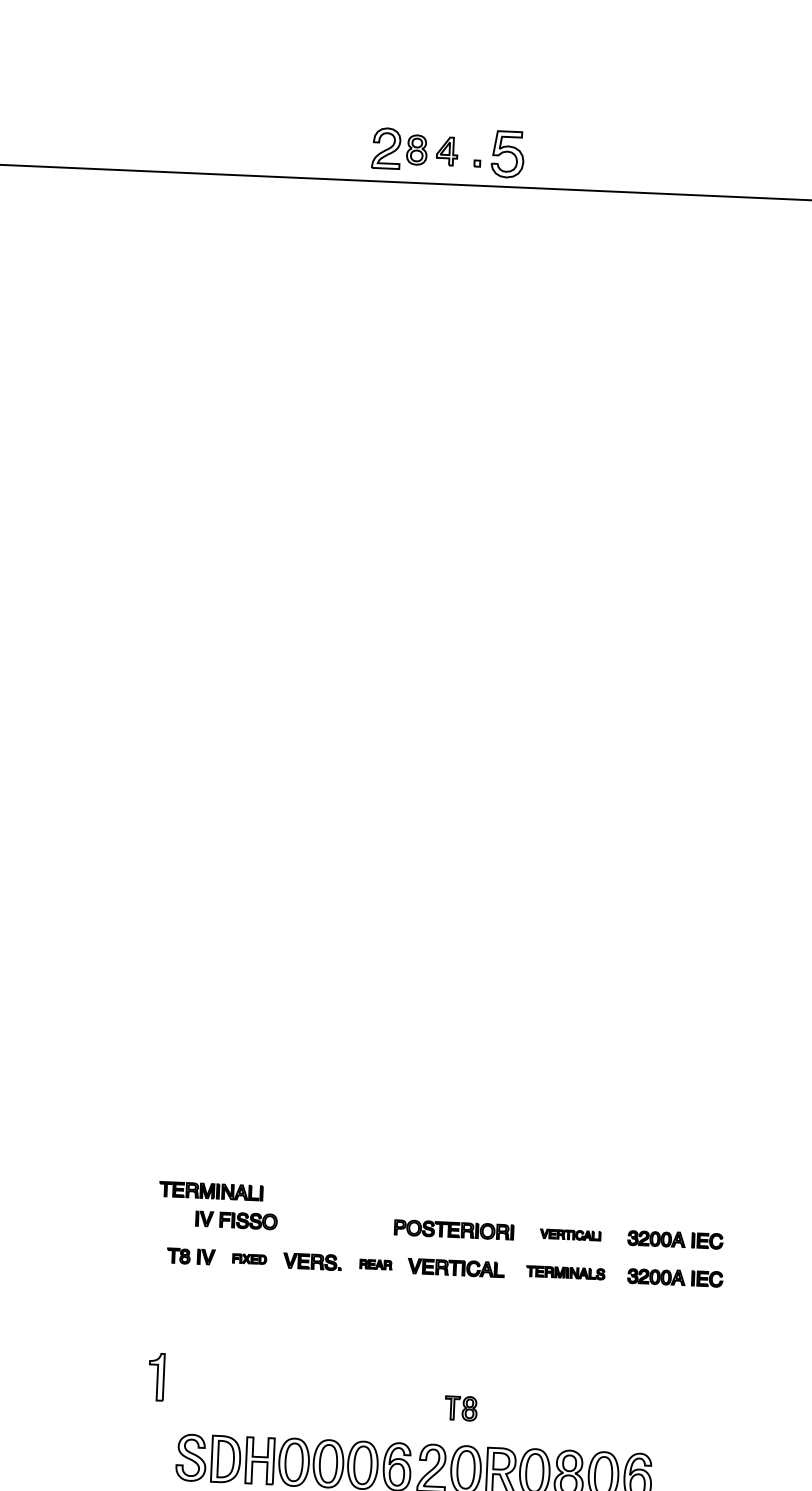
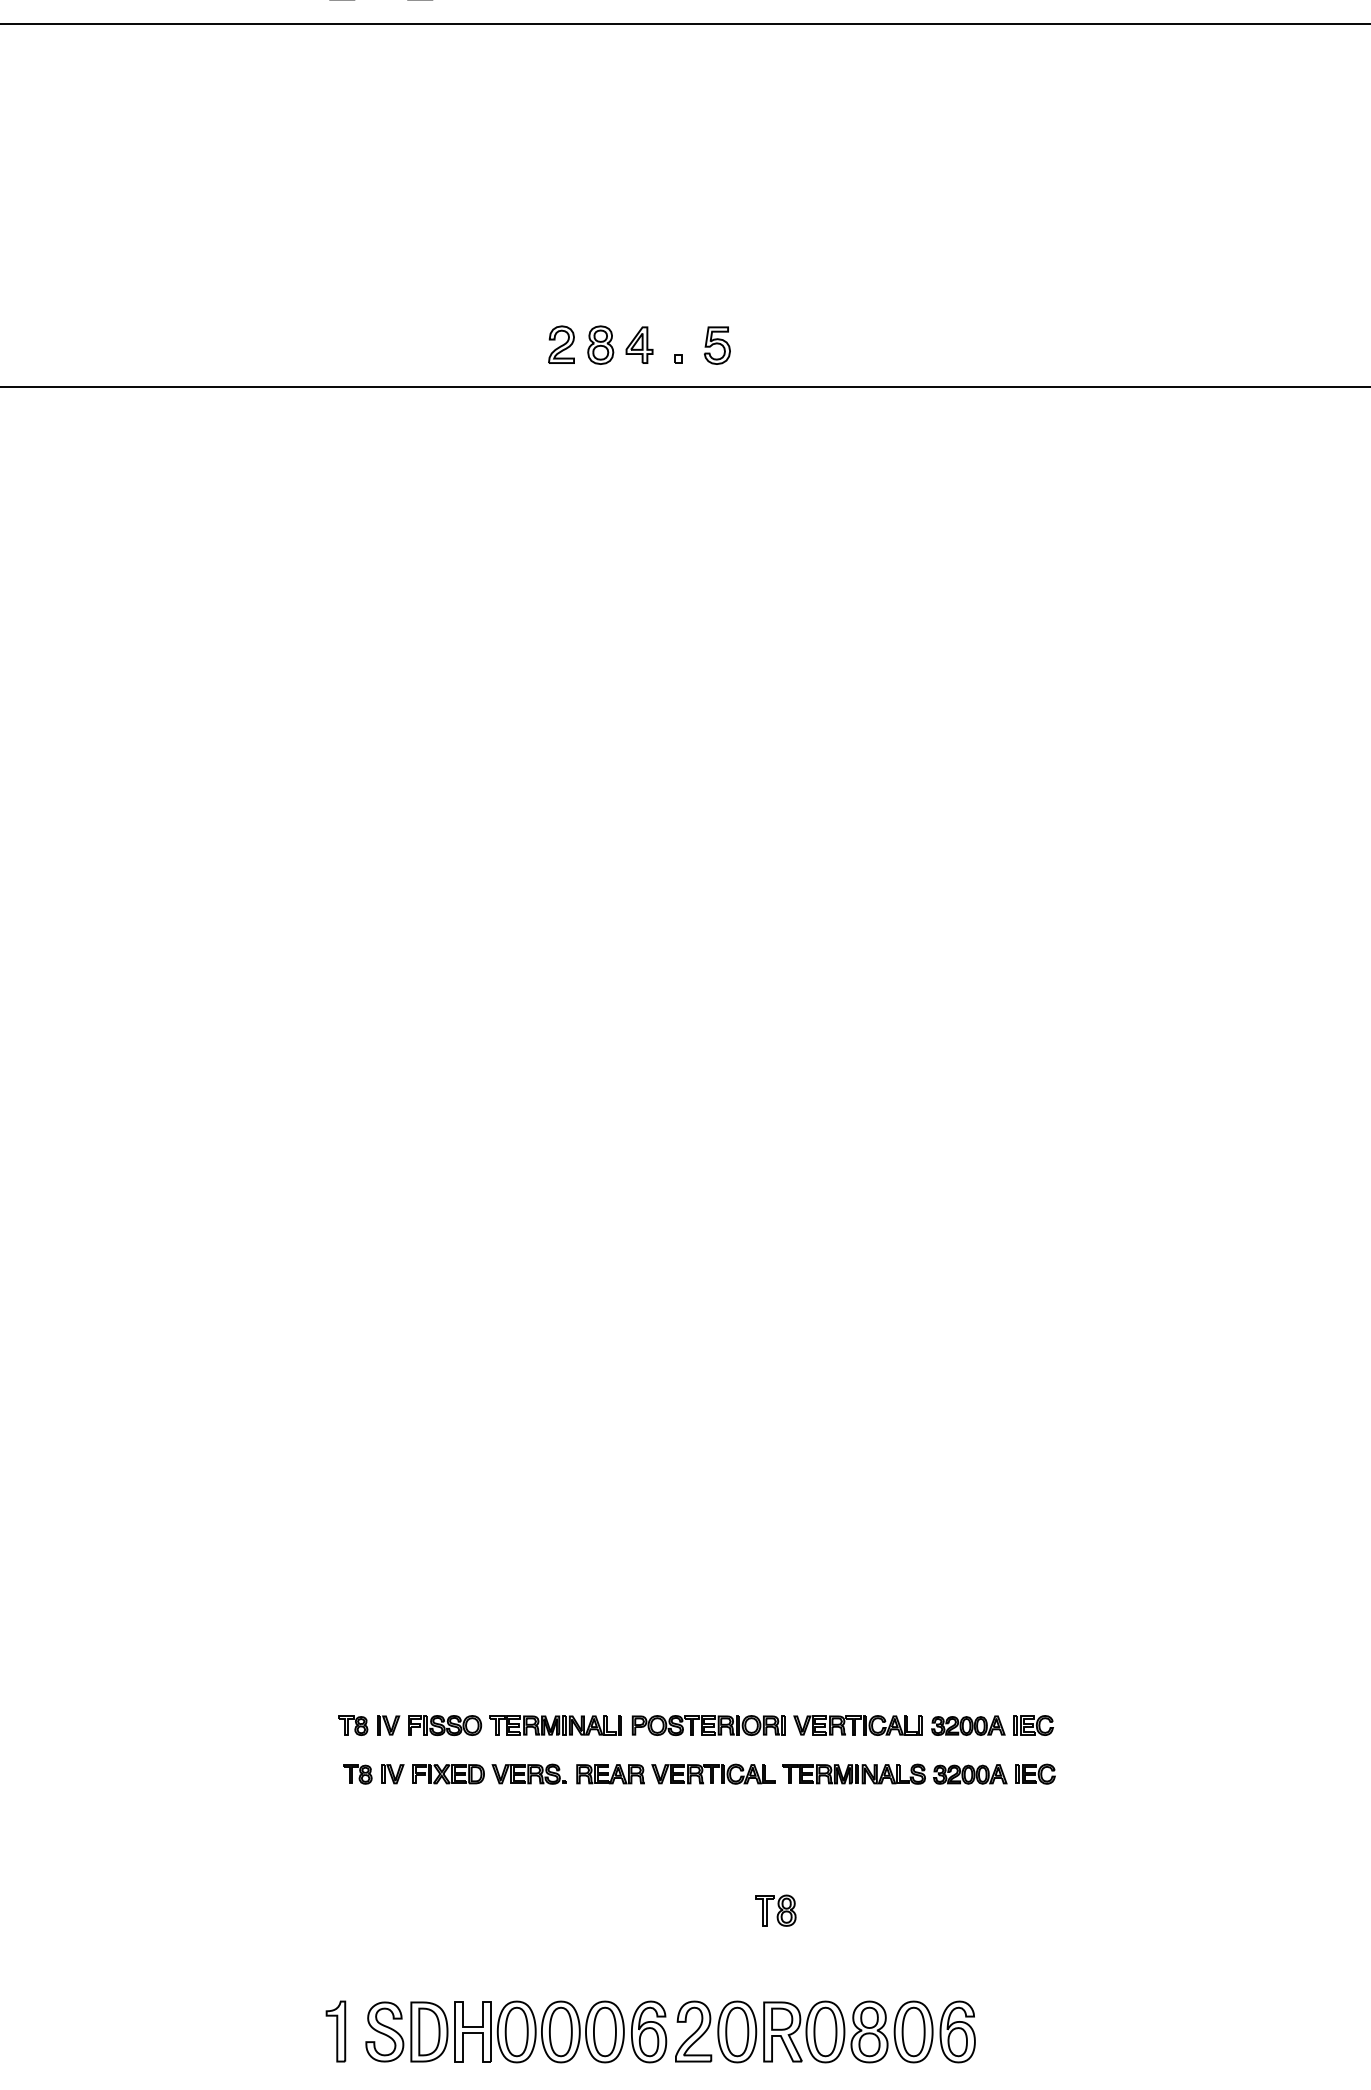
part: (386, 148) -> (561, 344), size x0.71
part: (508, 154) -> (717, 345), size x0.62
part: (211, 1191) -> (555, 1725), moved
part: (177, 1217) -> (353, 1725), added
part: (570, 1234) -> (857, 1725), size x1.67
part: (249, 1259) -> (448, 1774), size x1.67
part: (375, 1264) -> (610, 1774), size x1.67
part: (565, 1272) -> (853, 1773), size x1.43
part: (156, 1377) -> (335, 2031), moved
part: (461, 1408) -> (775, 1910), moved

